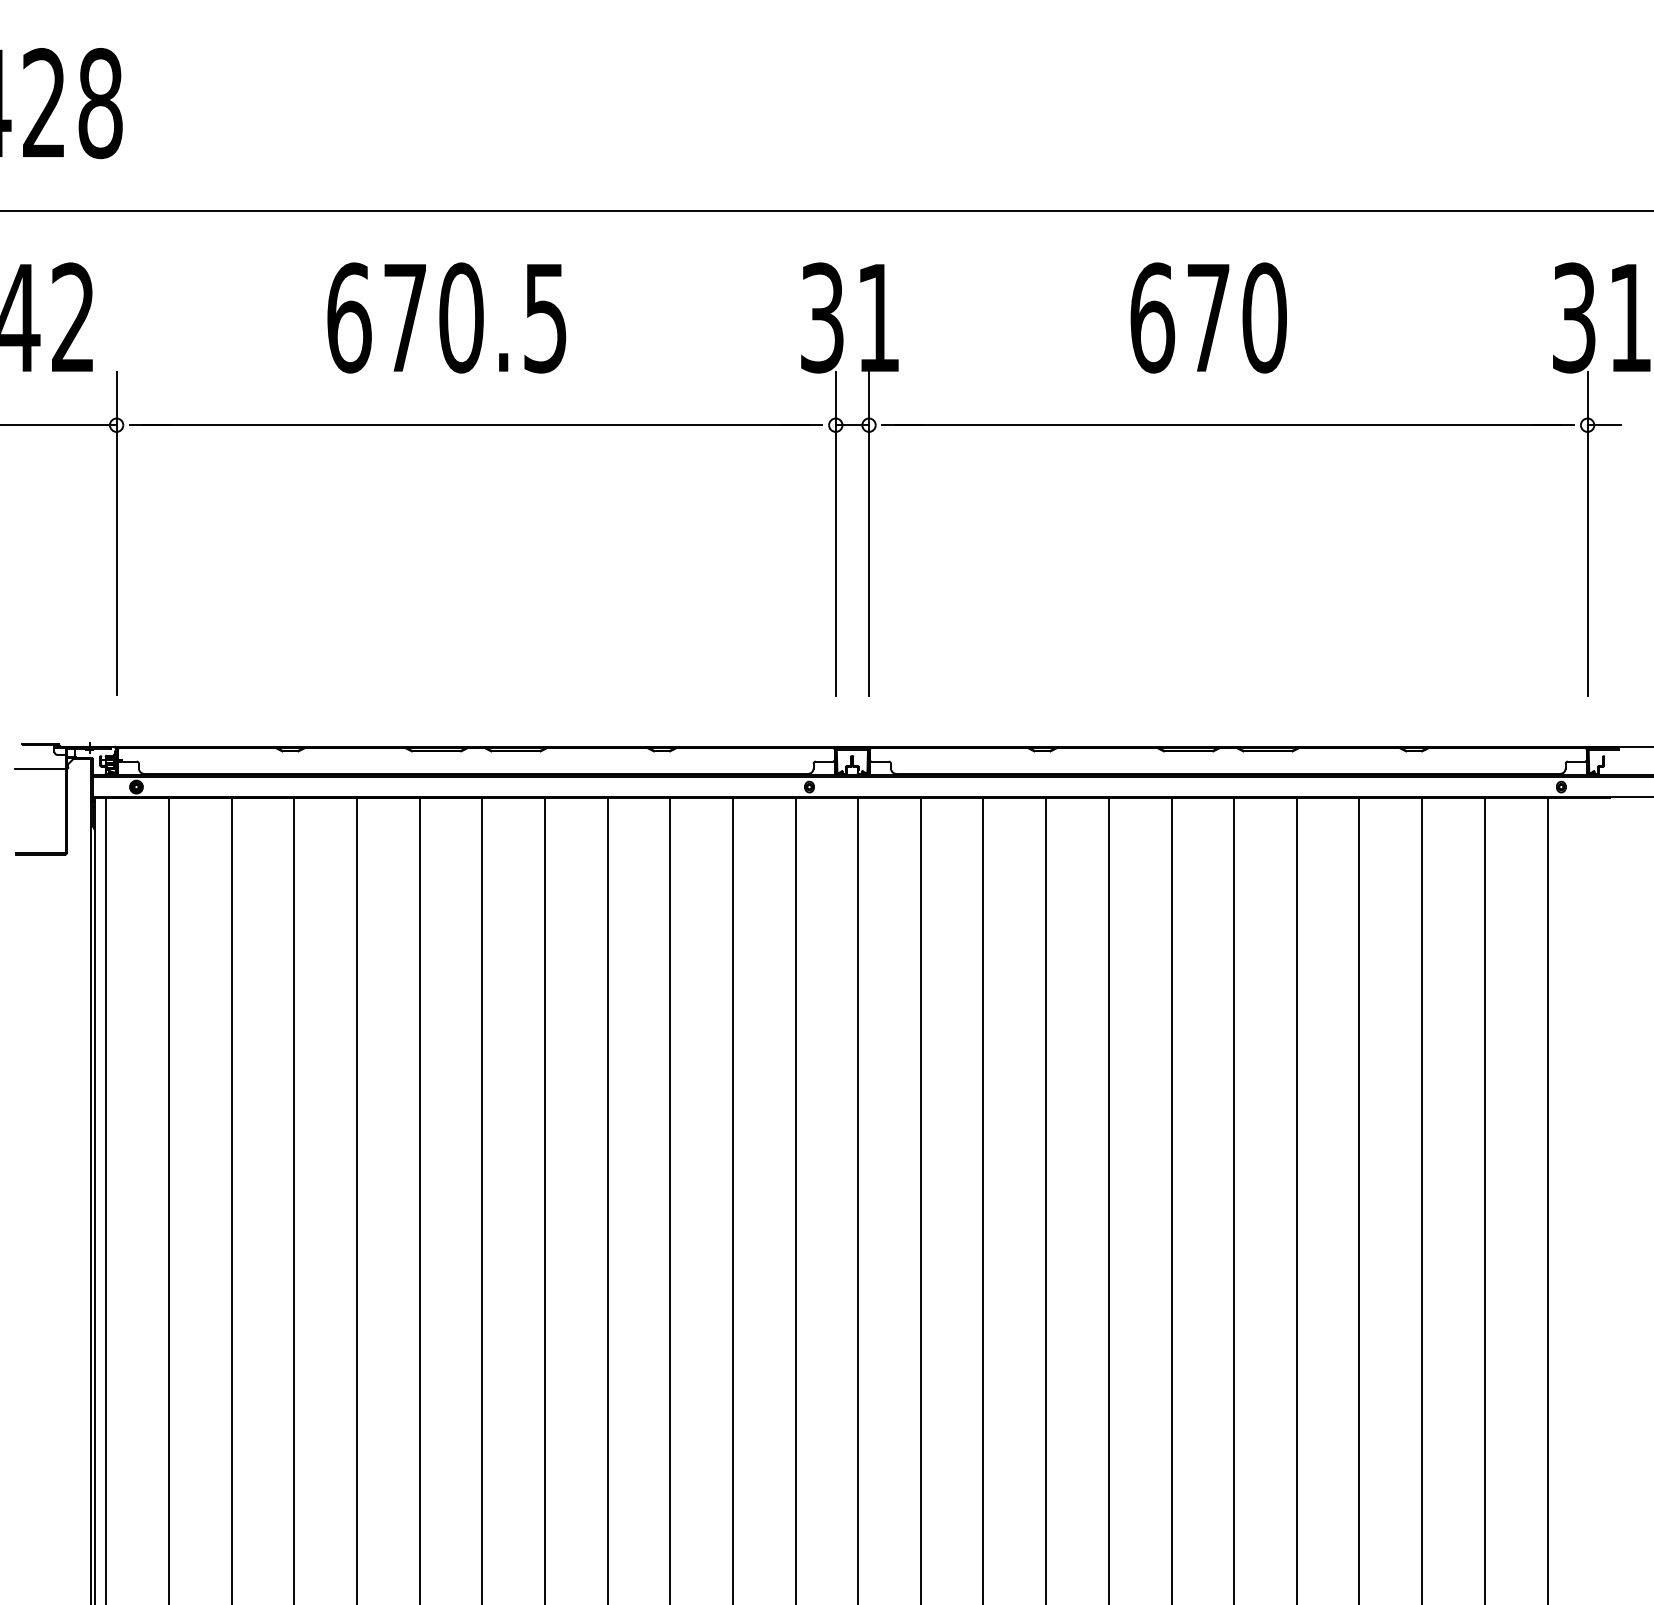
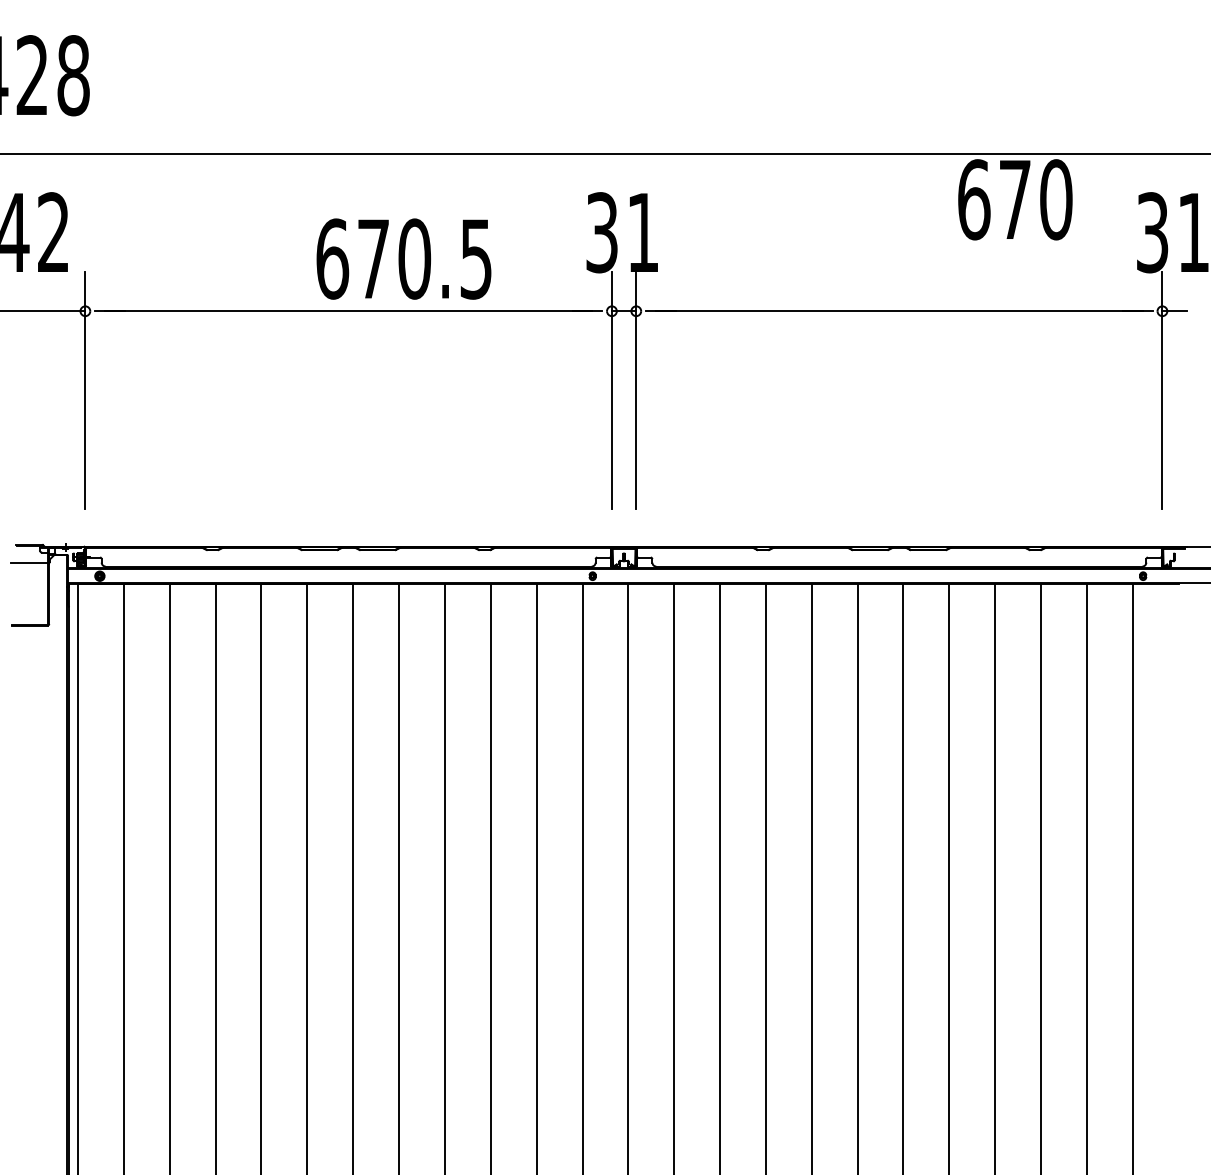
text: (446, 317) -> (403, 258), moved
text: (1208, 317) -> (1015, 199), moved

